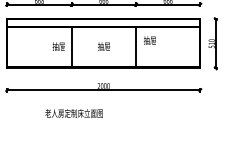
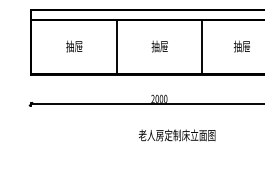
text: (149, 40) -> (241, 46), moved
text: (58, 46) -> (74, 46), moved
text: (73, 113) -> (176, 135), moved

